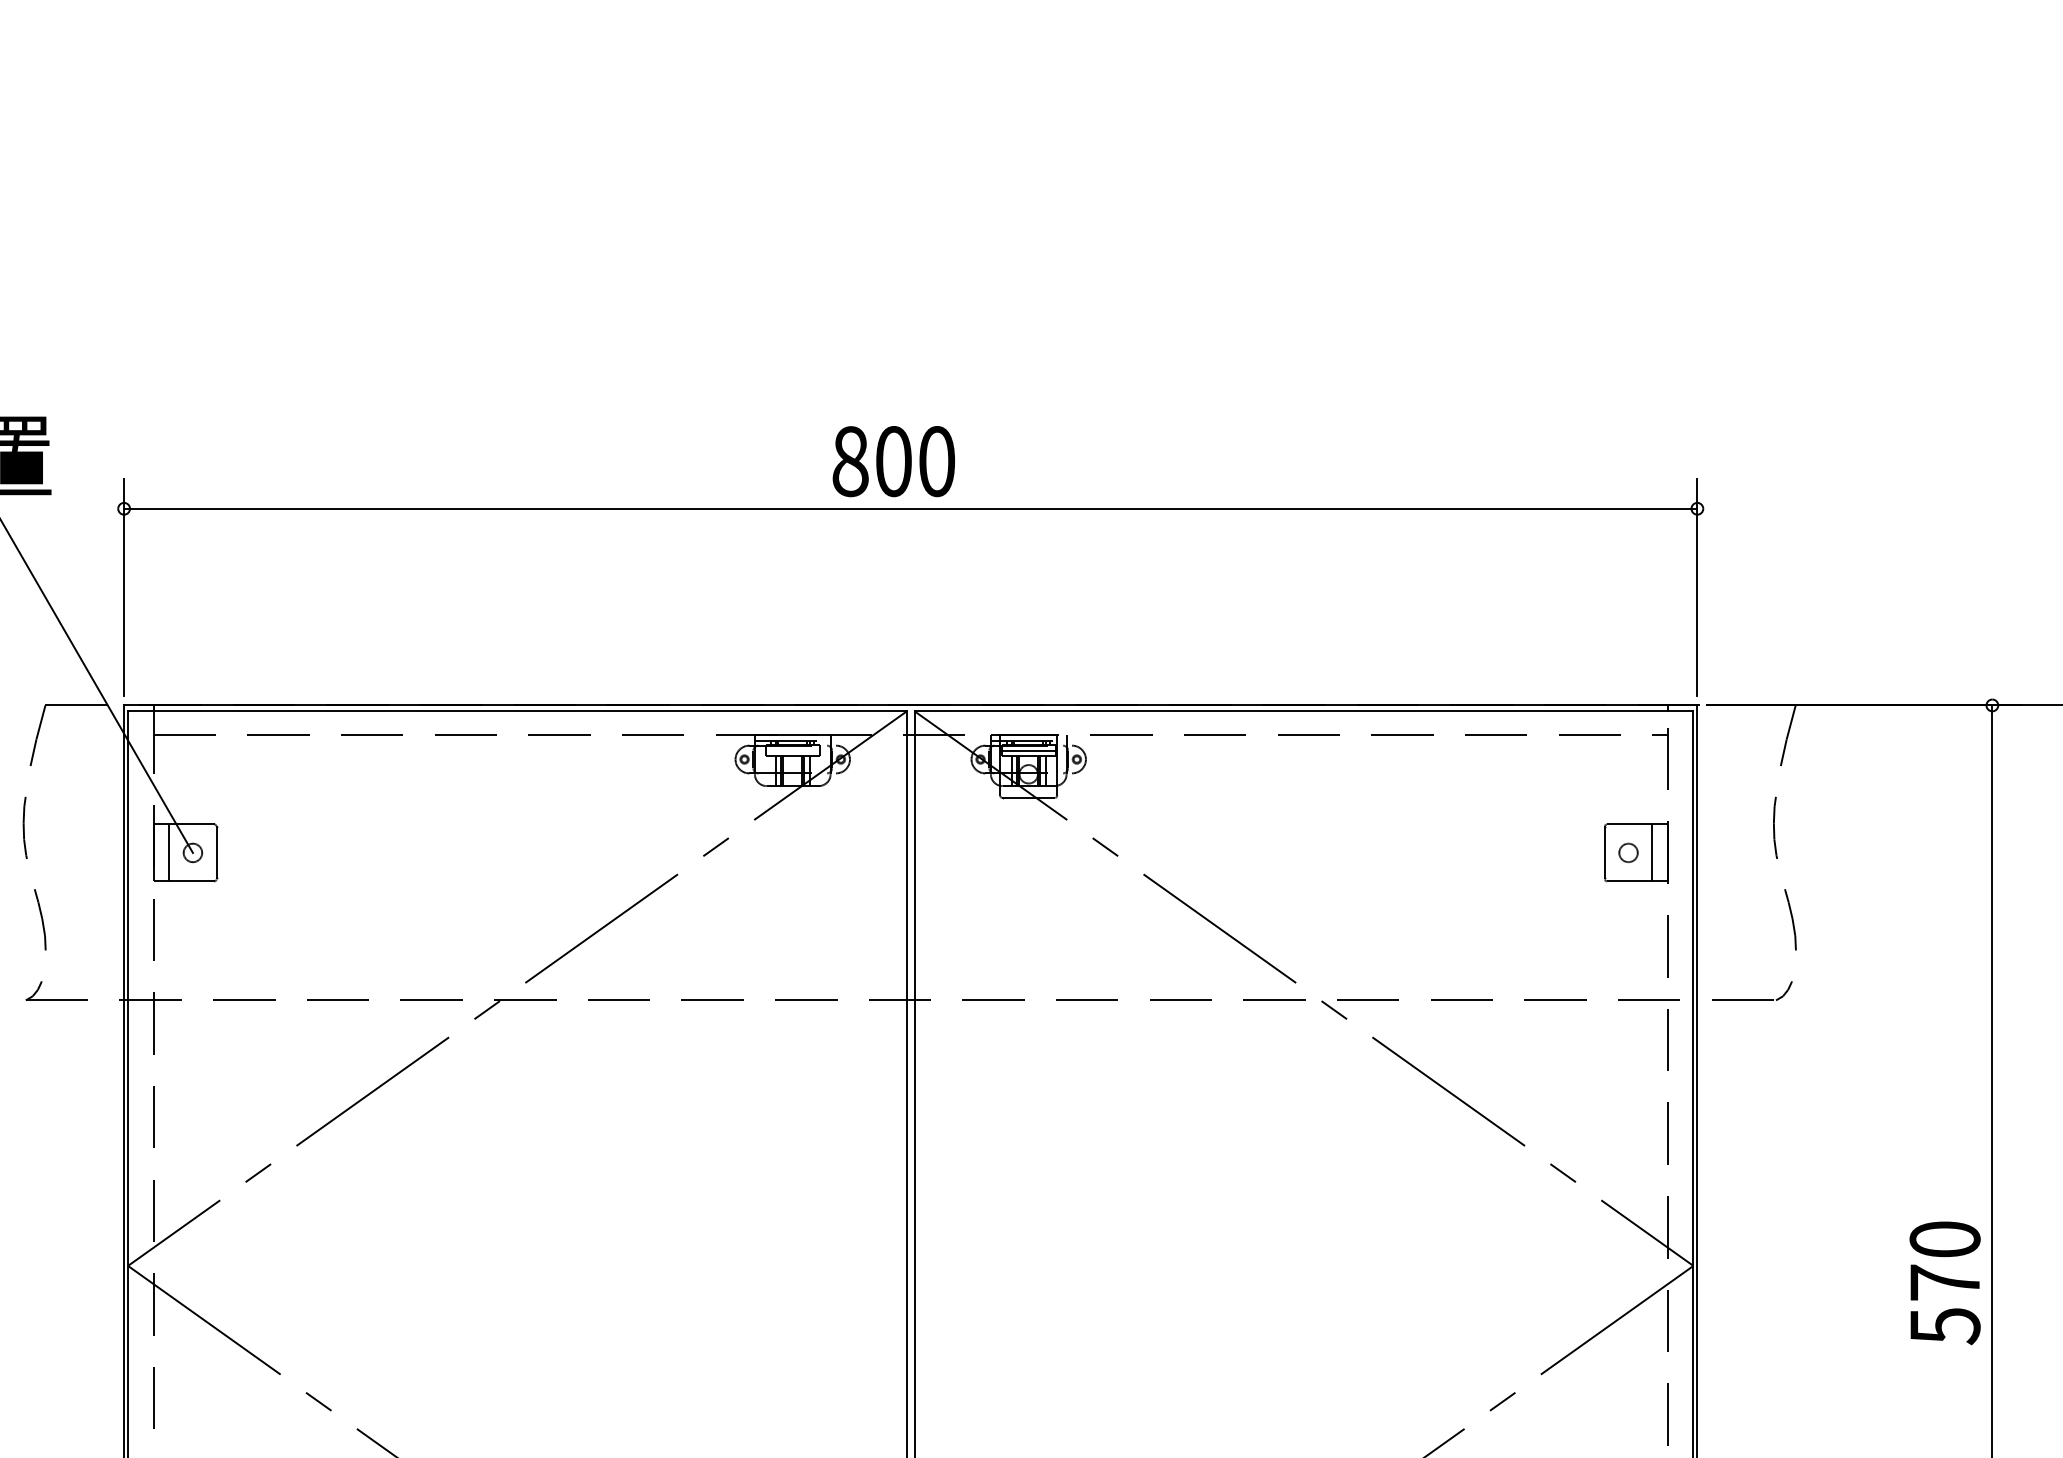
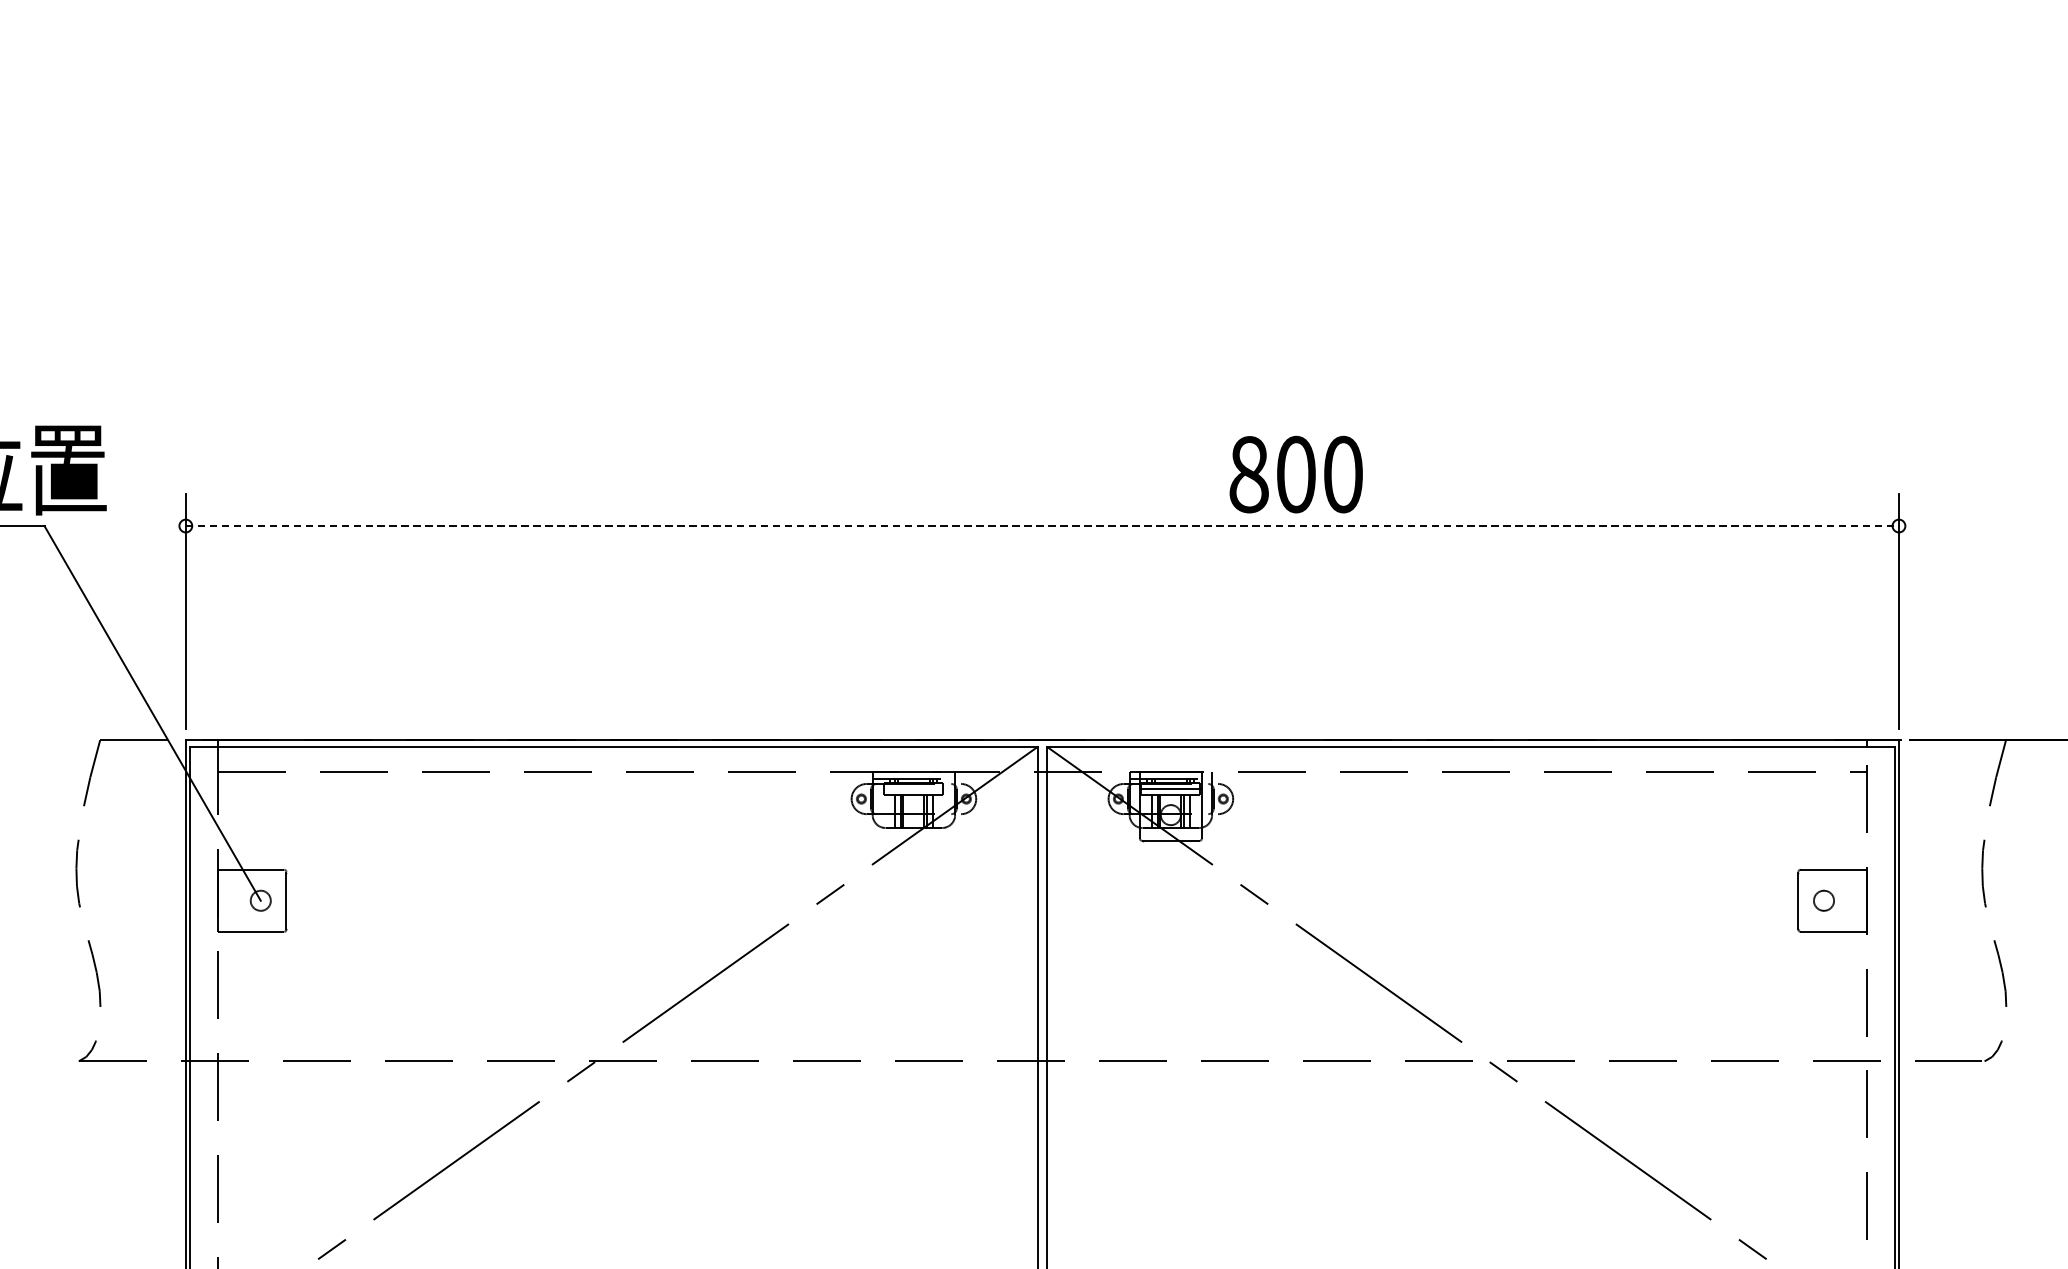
text: (893, 461) -> (1295, 474), moved
line: (910, 508) -> (1042, 525), solid -> dashed
line: (169, 852) -> (235, 900), removed
line: (1652, 852) -> (1850, 900), removed

